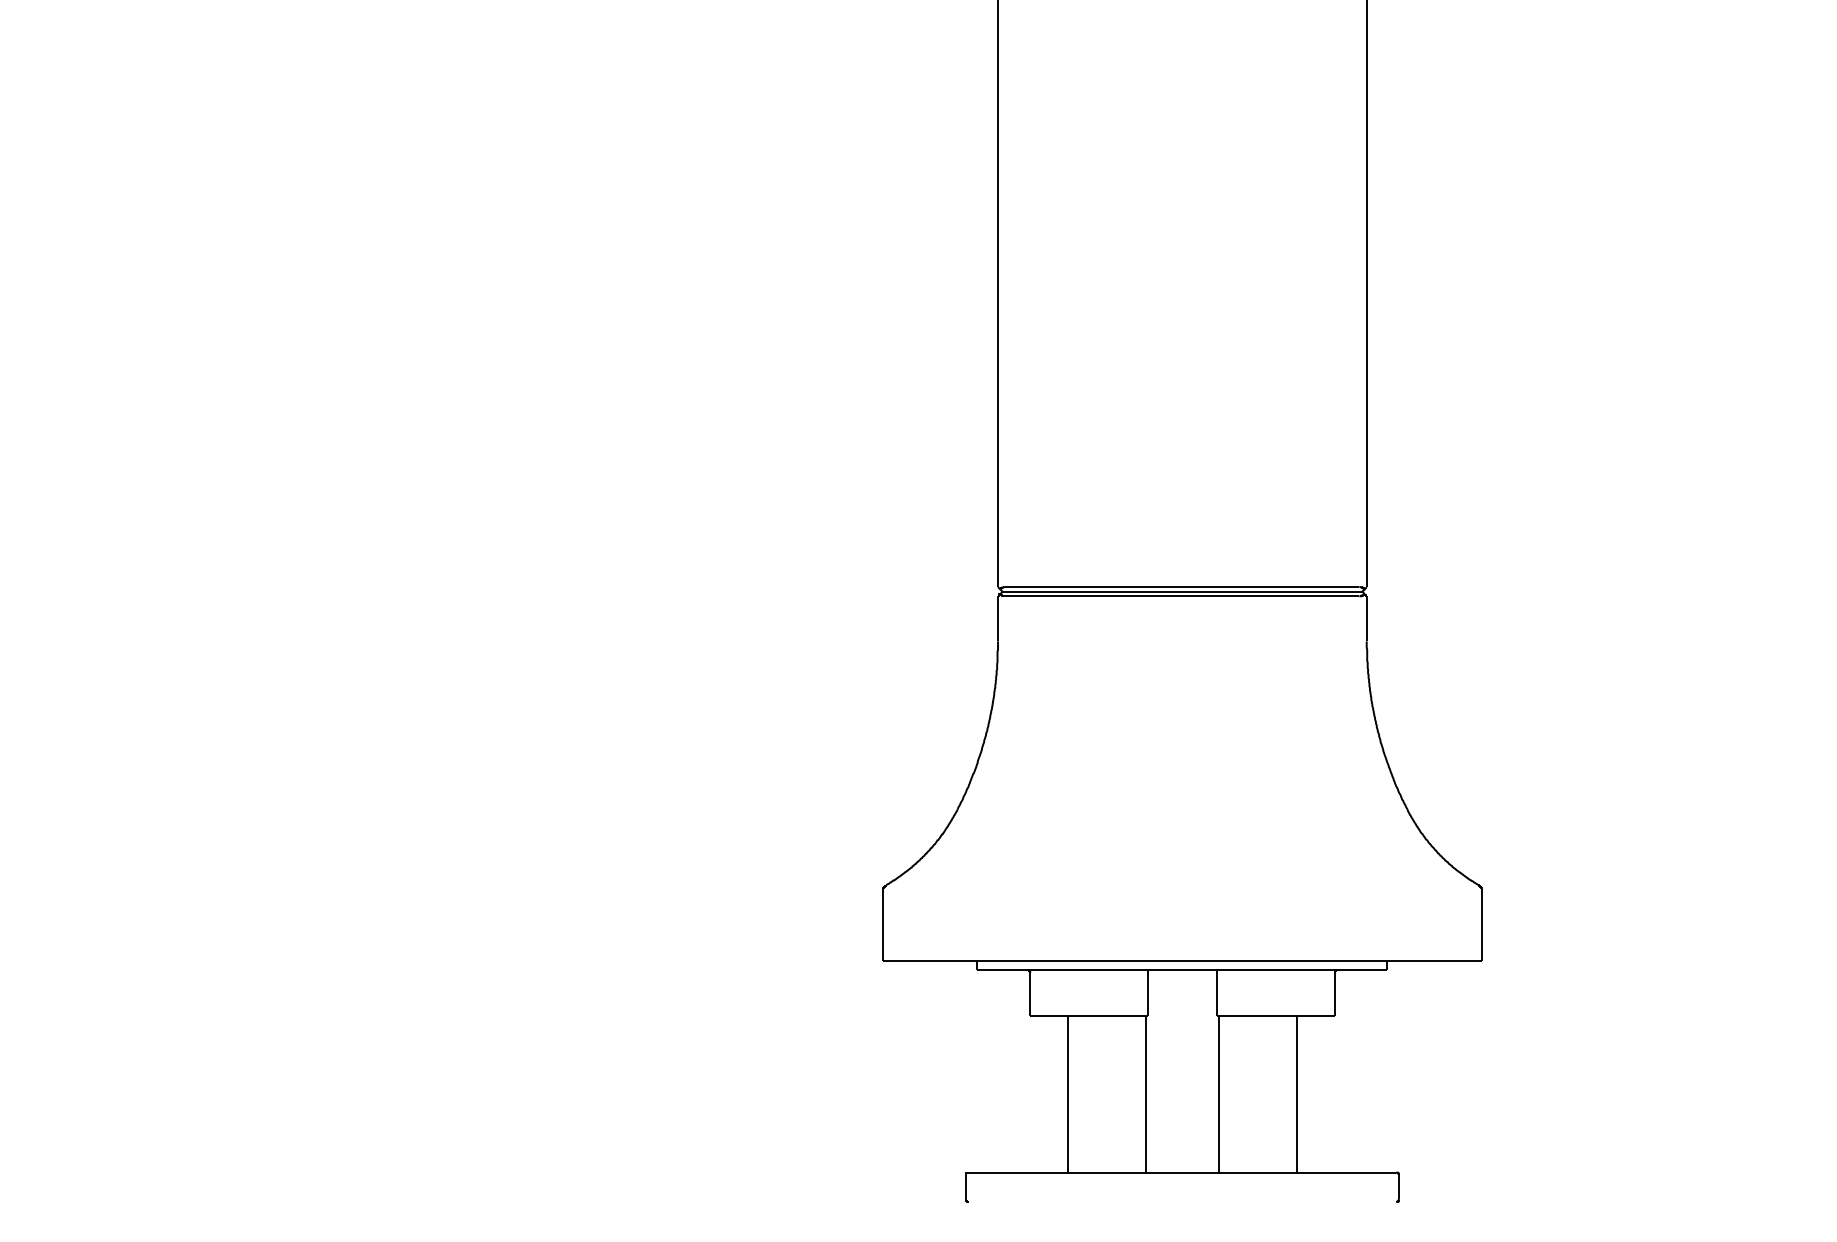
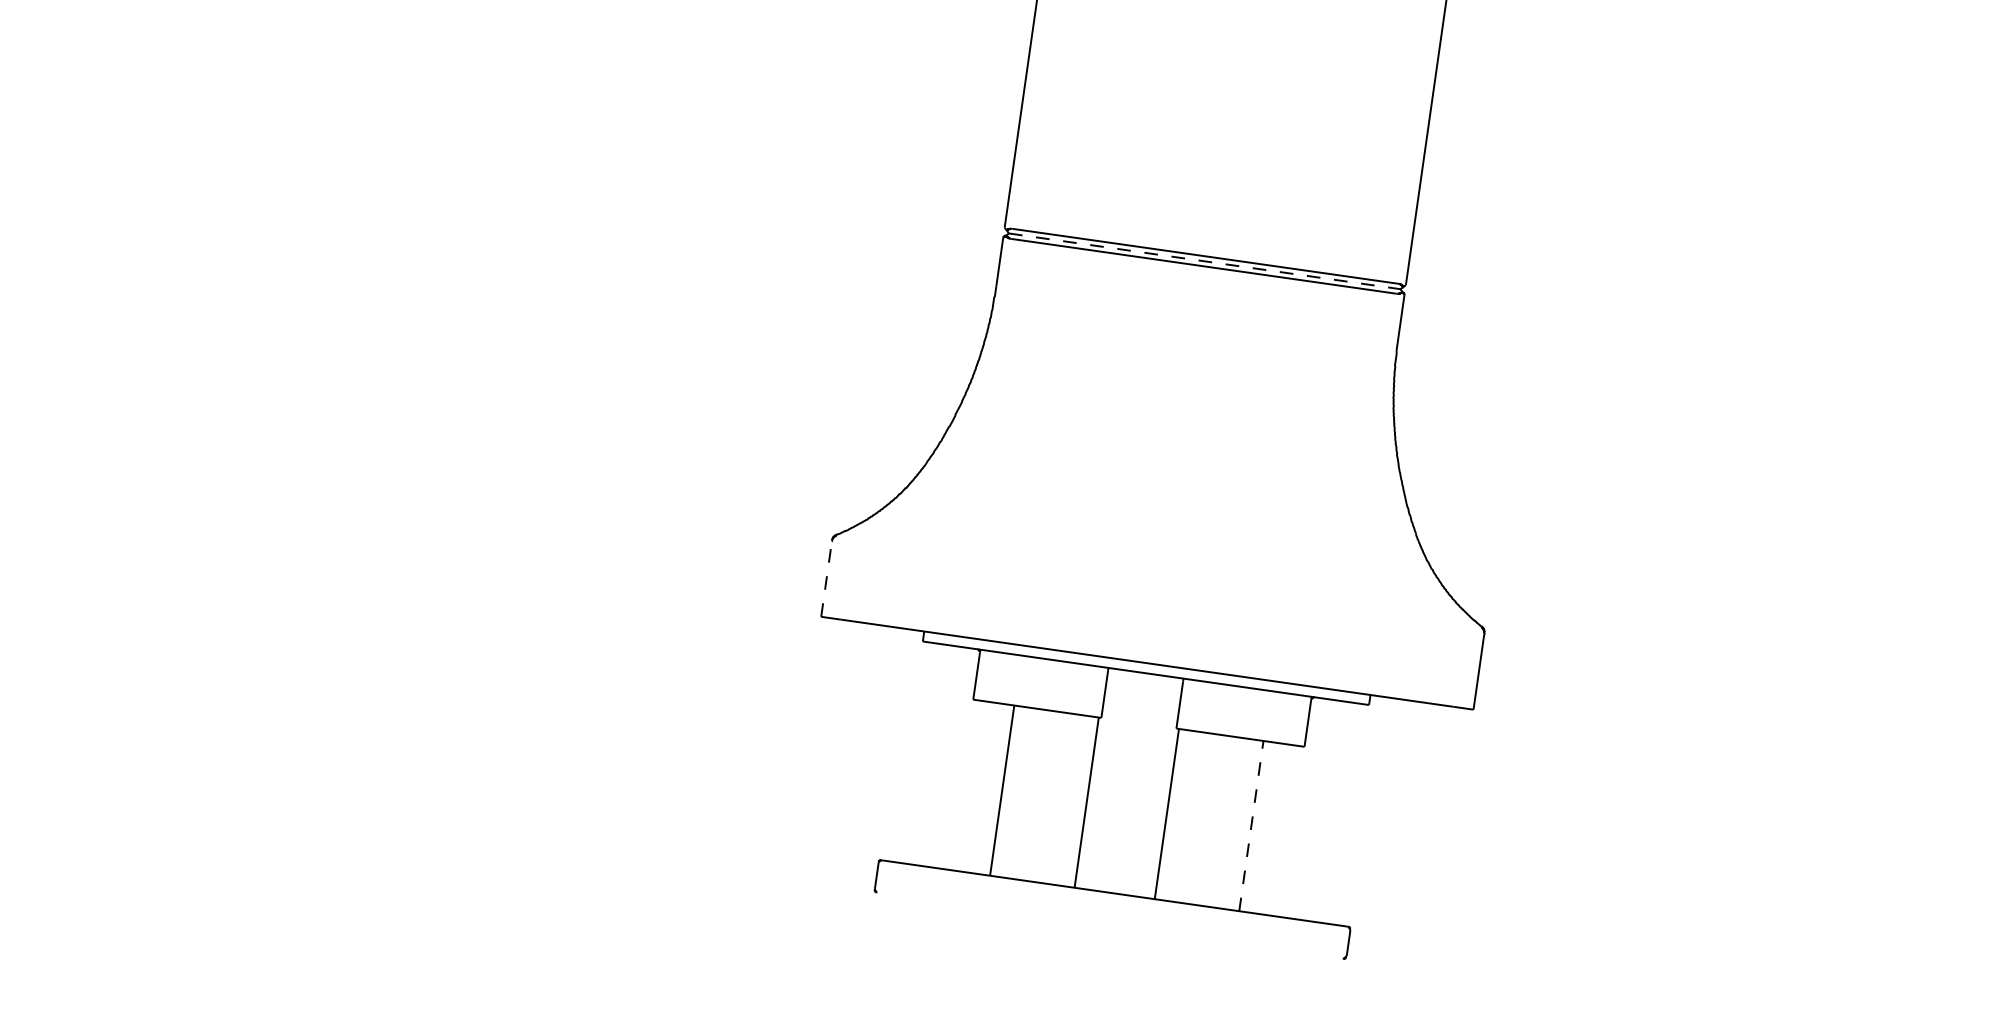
line: (1182, 591) -> (1204, 261), solid -> dashed
line: (882, 926) -> (826, 579), solid -> dashed
line: (1296, 1093) -> (1251, 825), solid -> dashed

